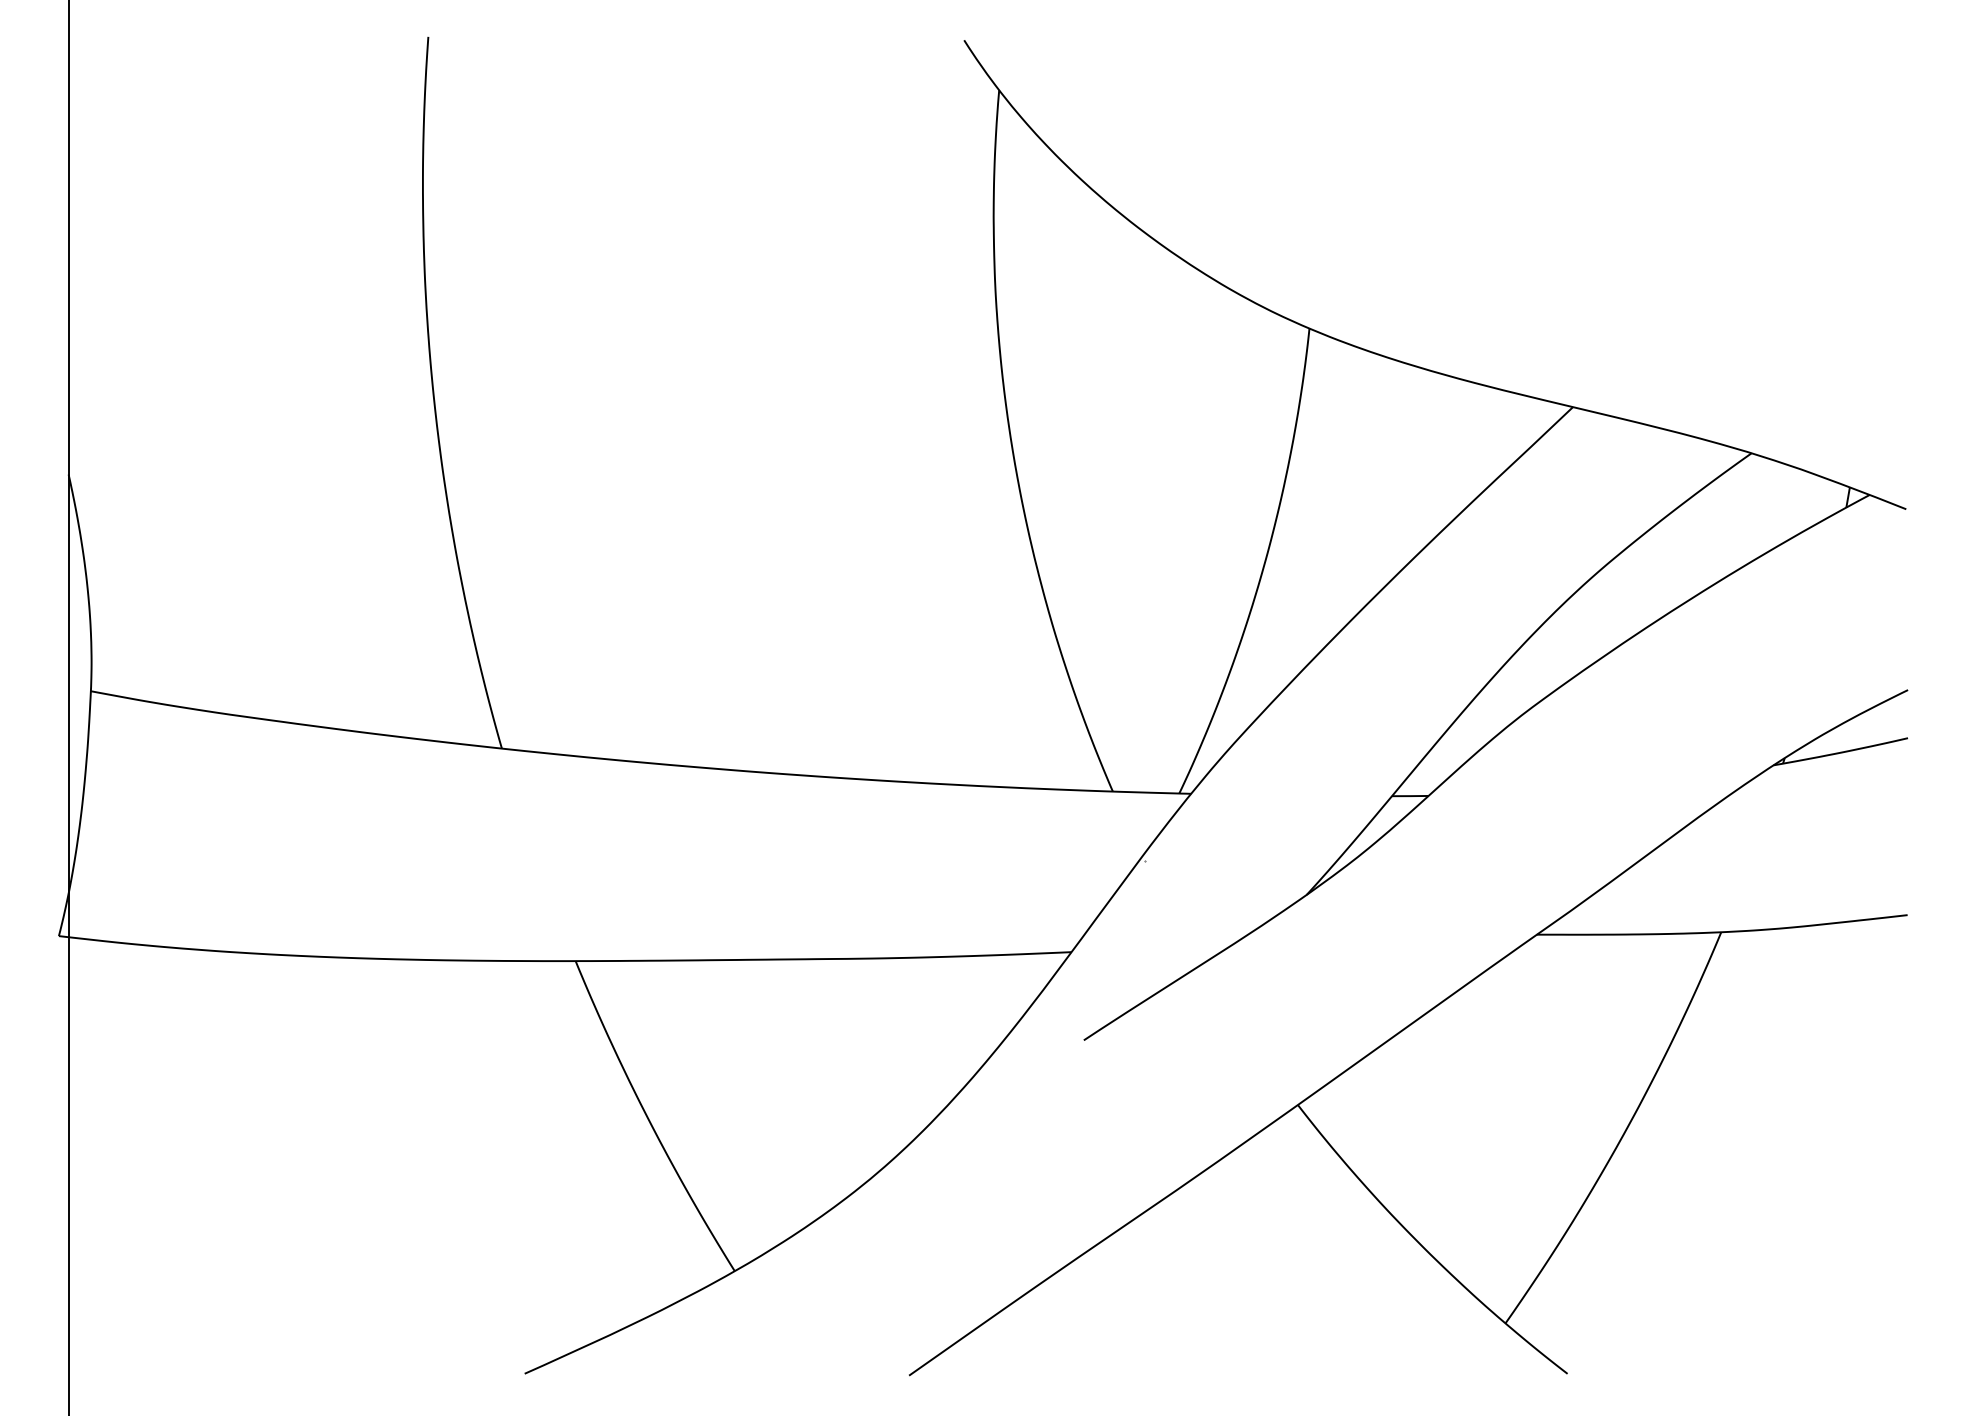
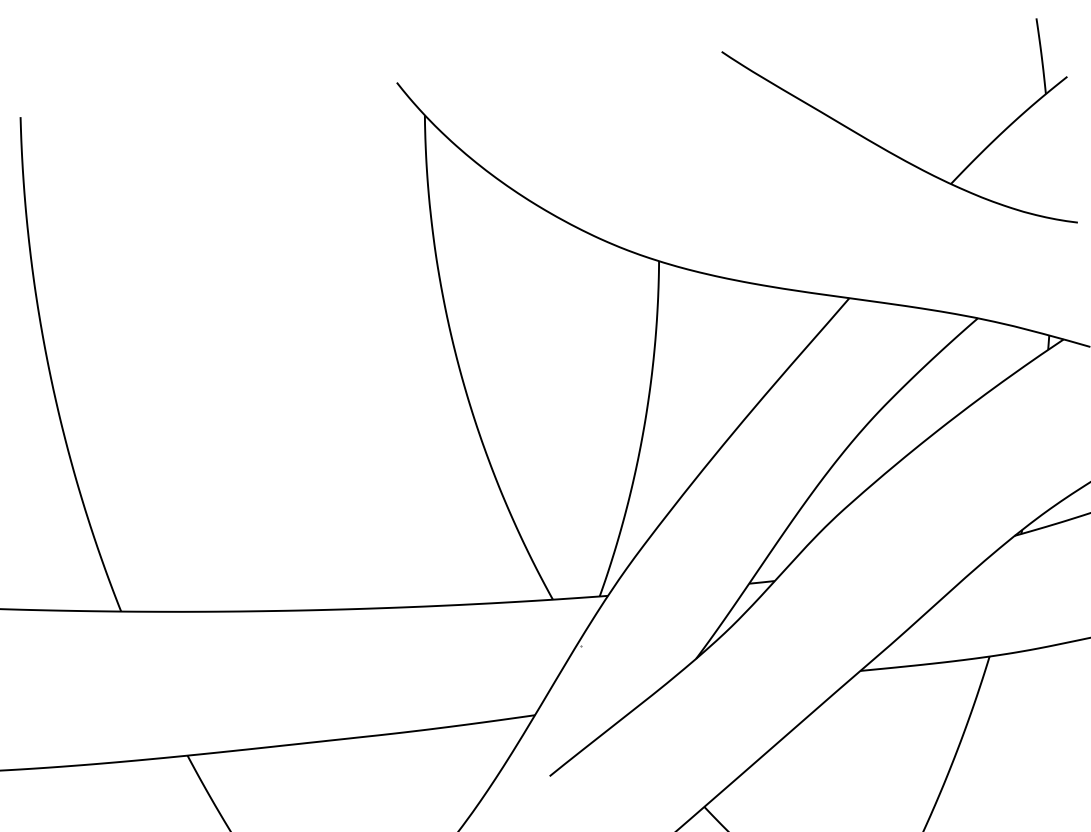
part: (1654, 208) -> (892, 153), added

